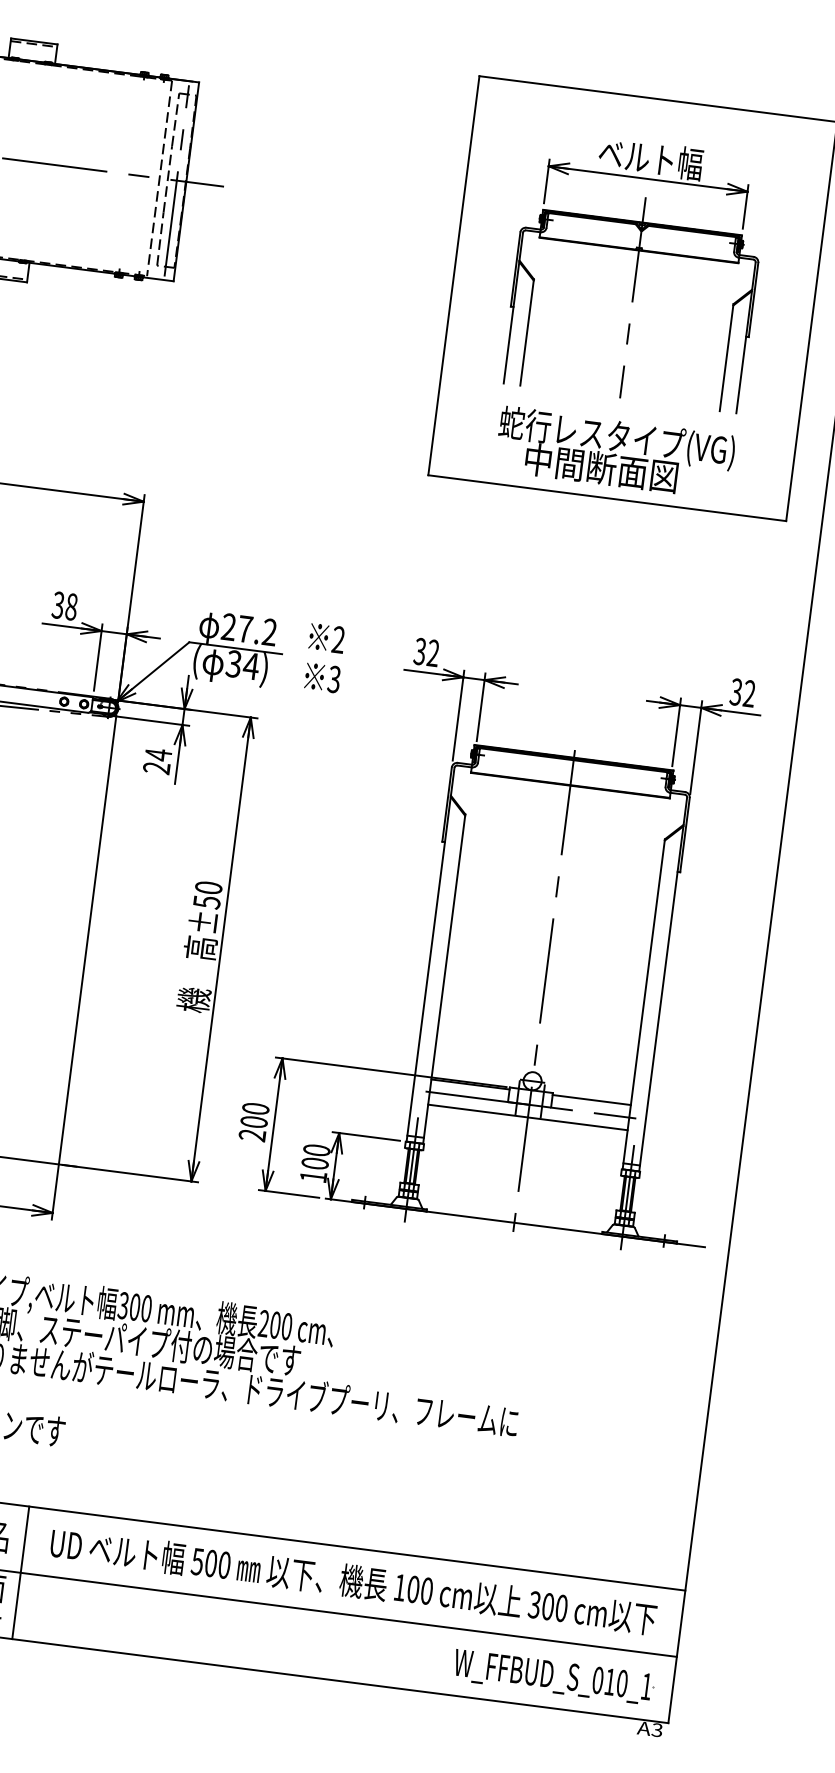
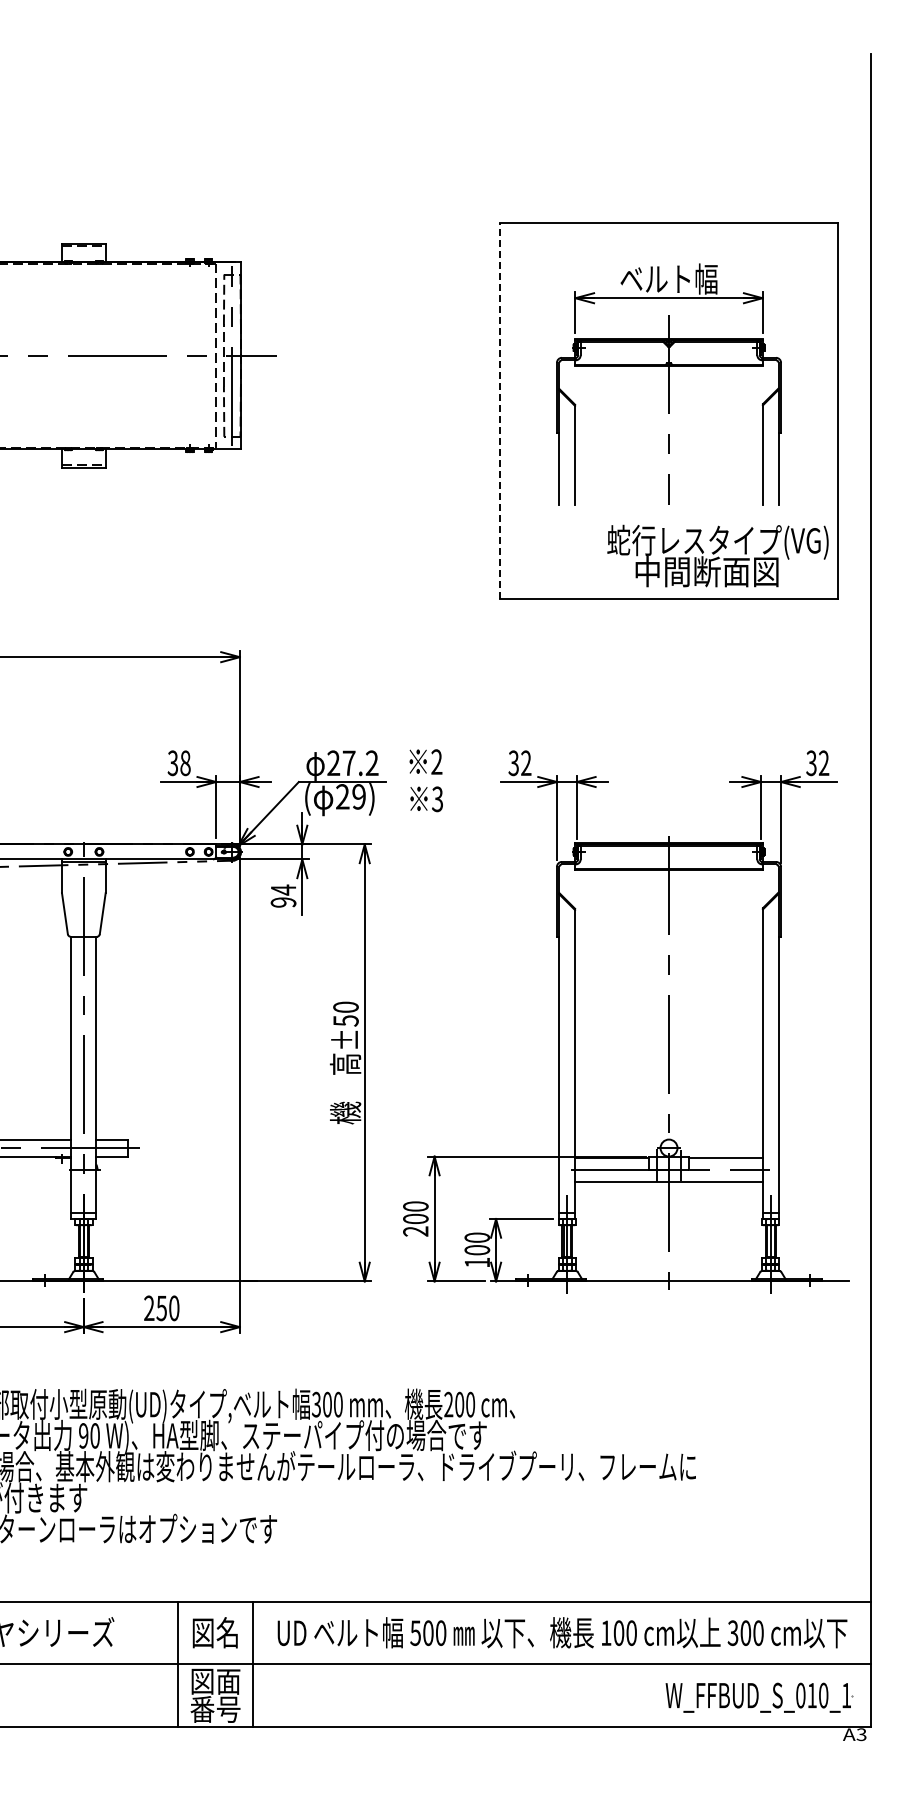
line: (453, 275) -> (500, 410), solid -> dashed
text: (614, 452) -> (717, 555), moved
text: (242, 664) -> (350, 796), 34) -> 29)
text: (156, 768) -> (283, 902), 24 -> 94

